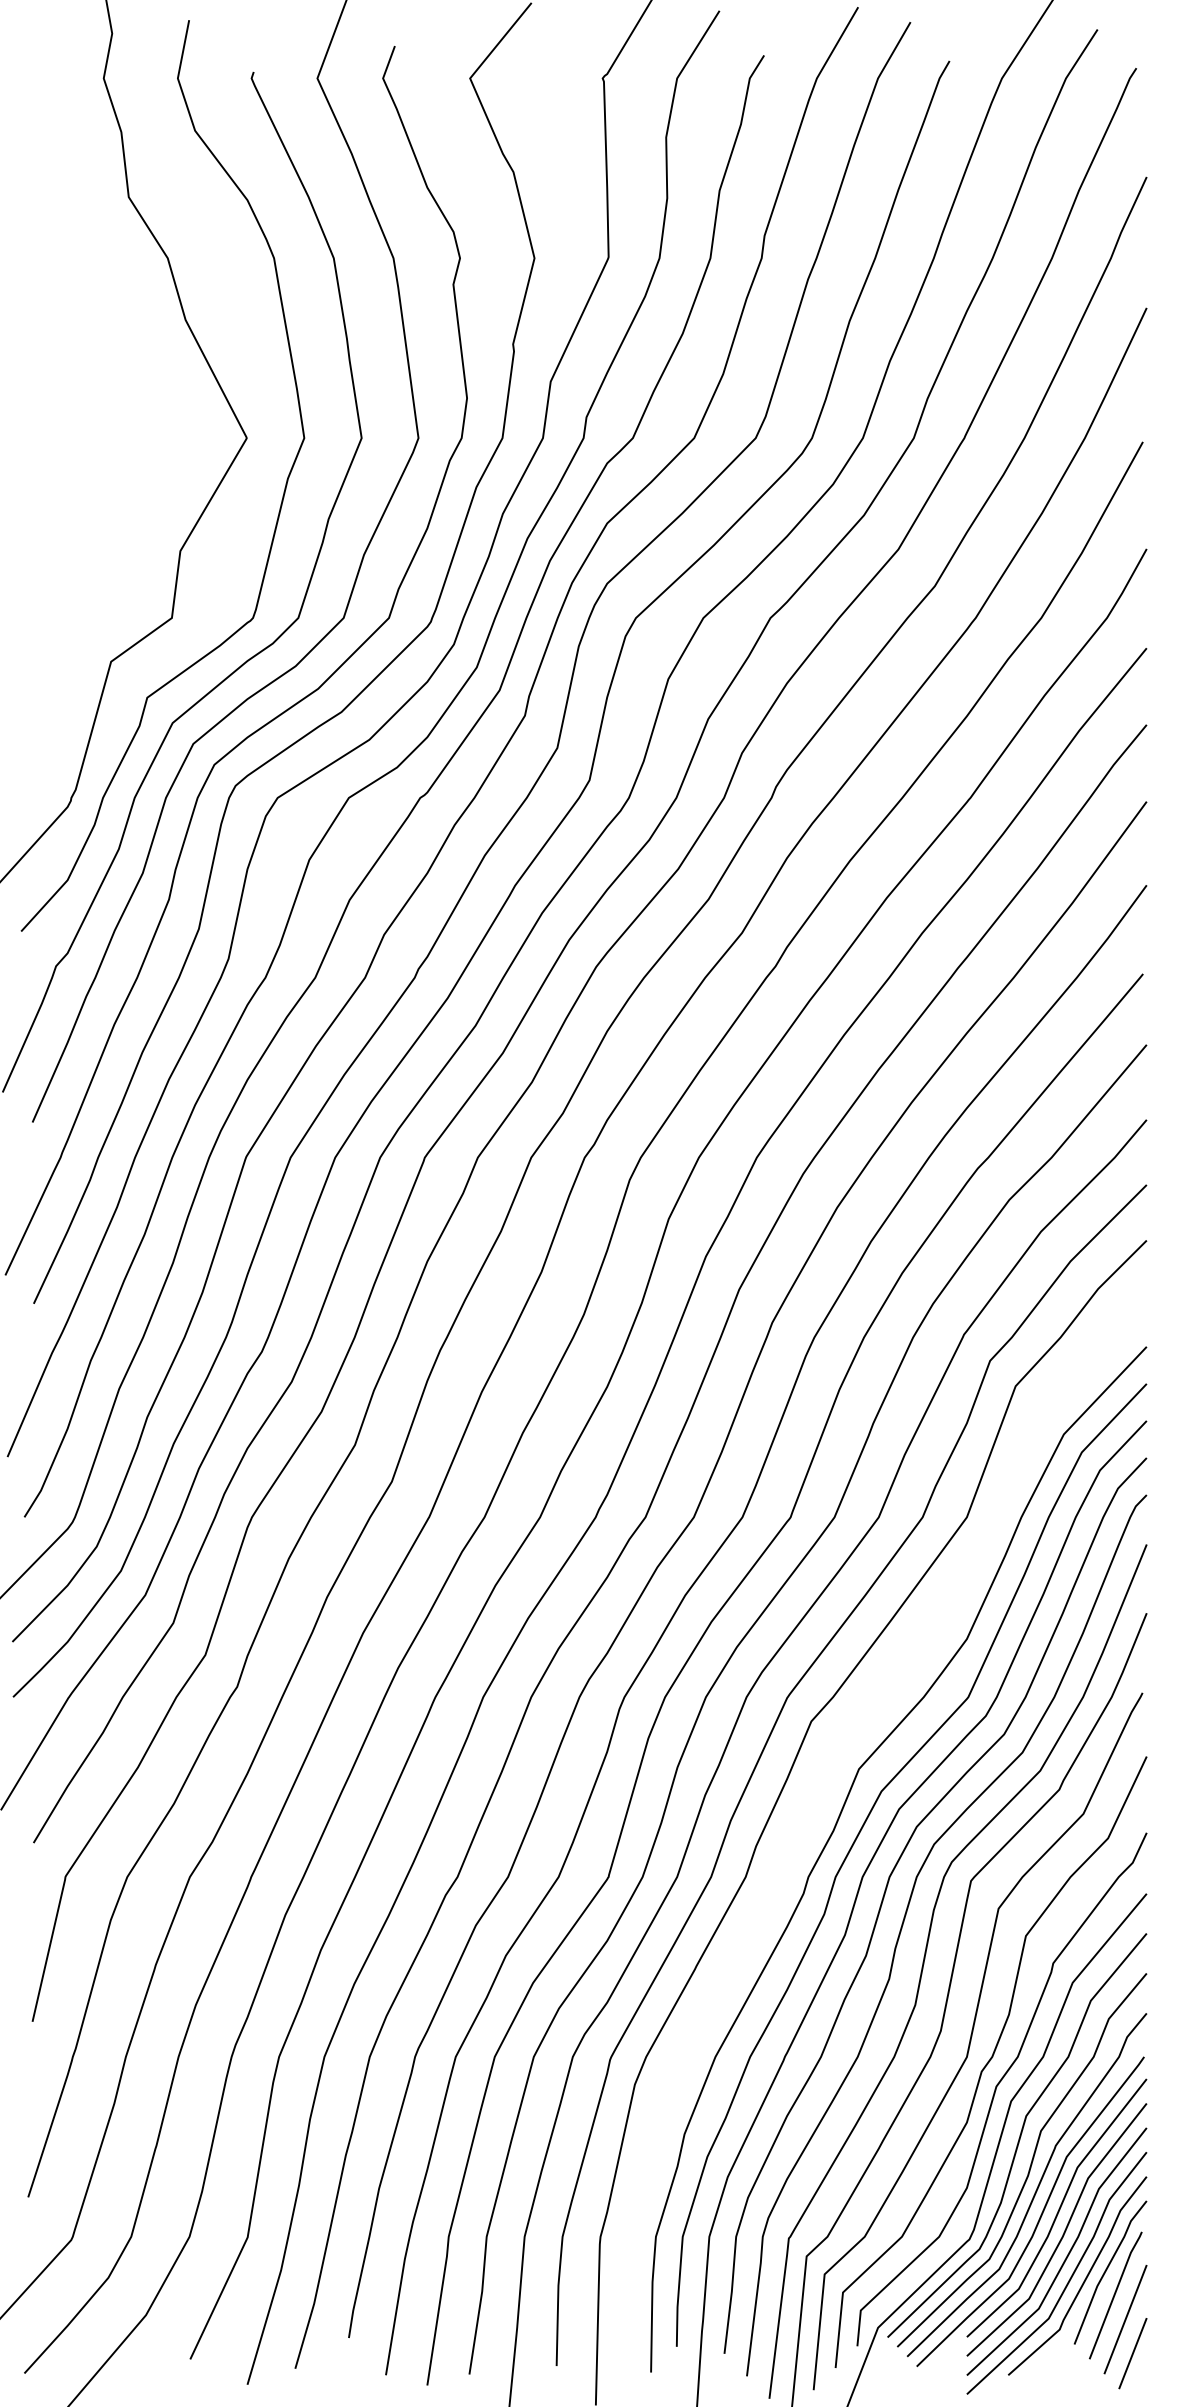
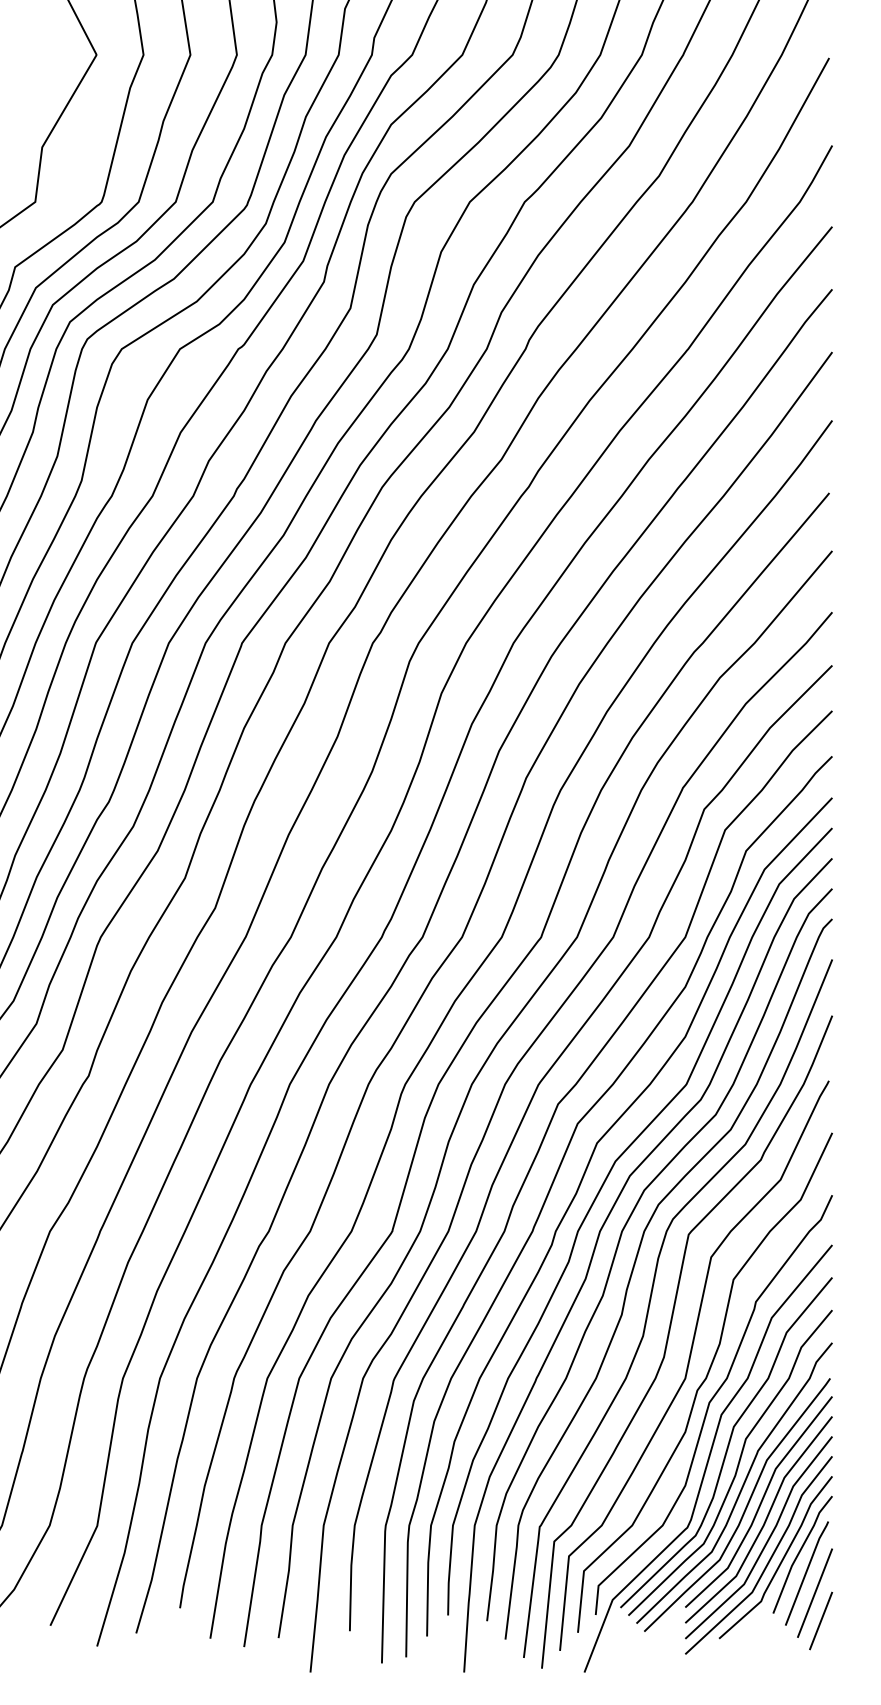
curve: (808, 1812) -> (555, 1178), added

